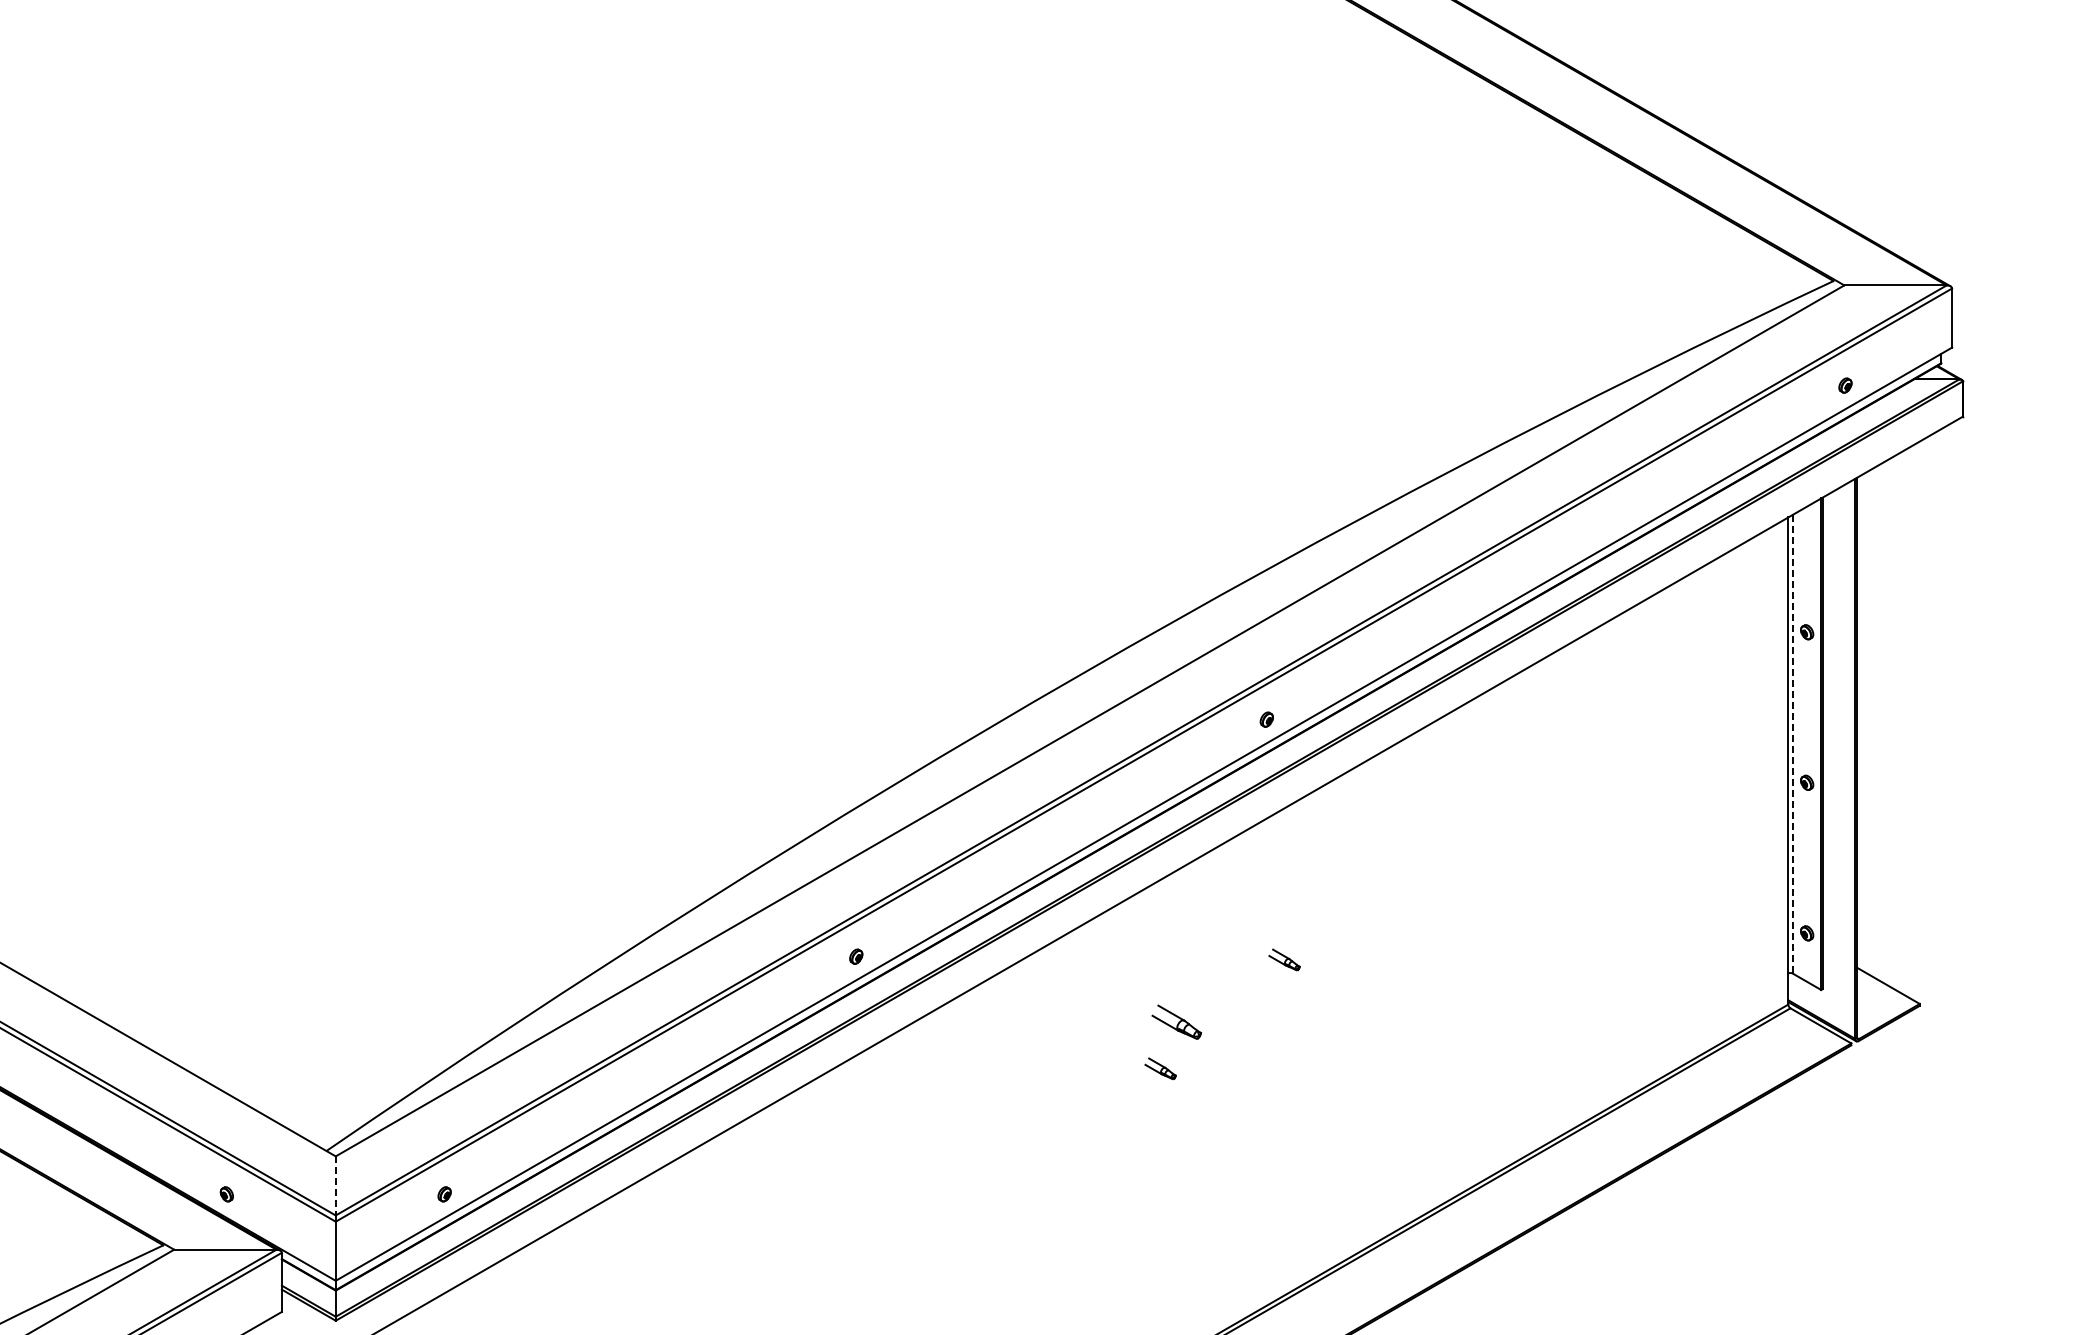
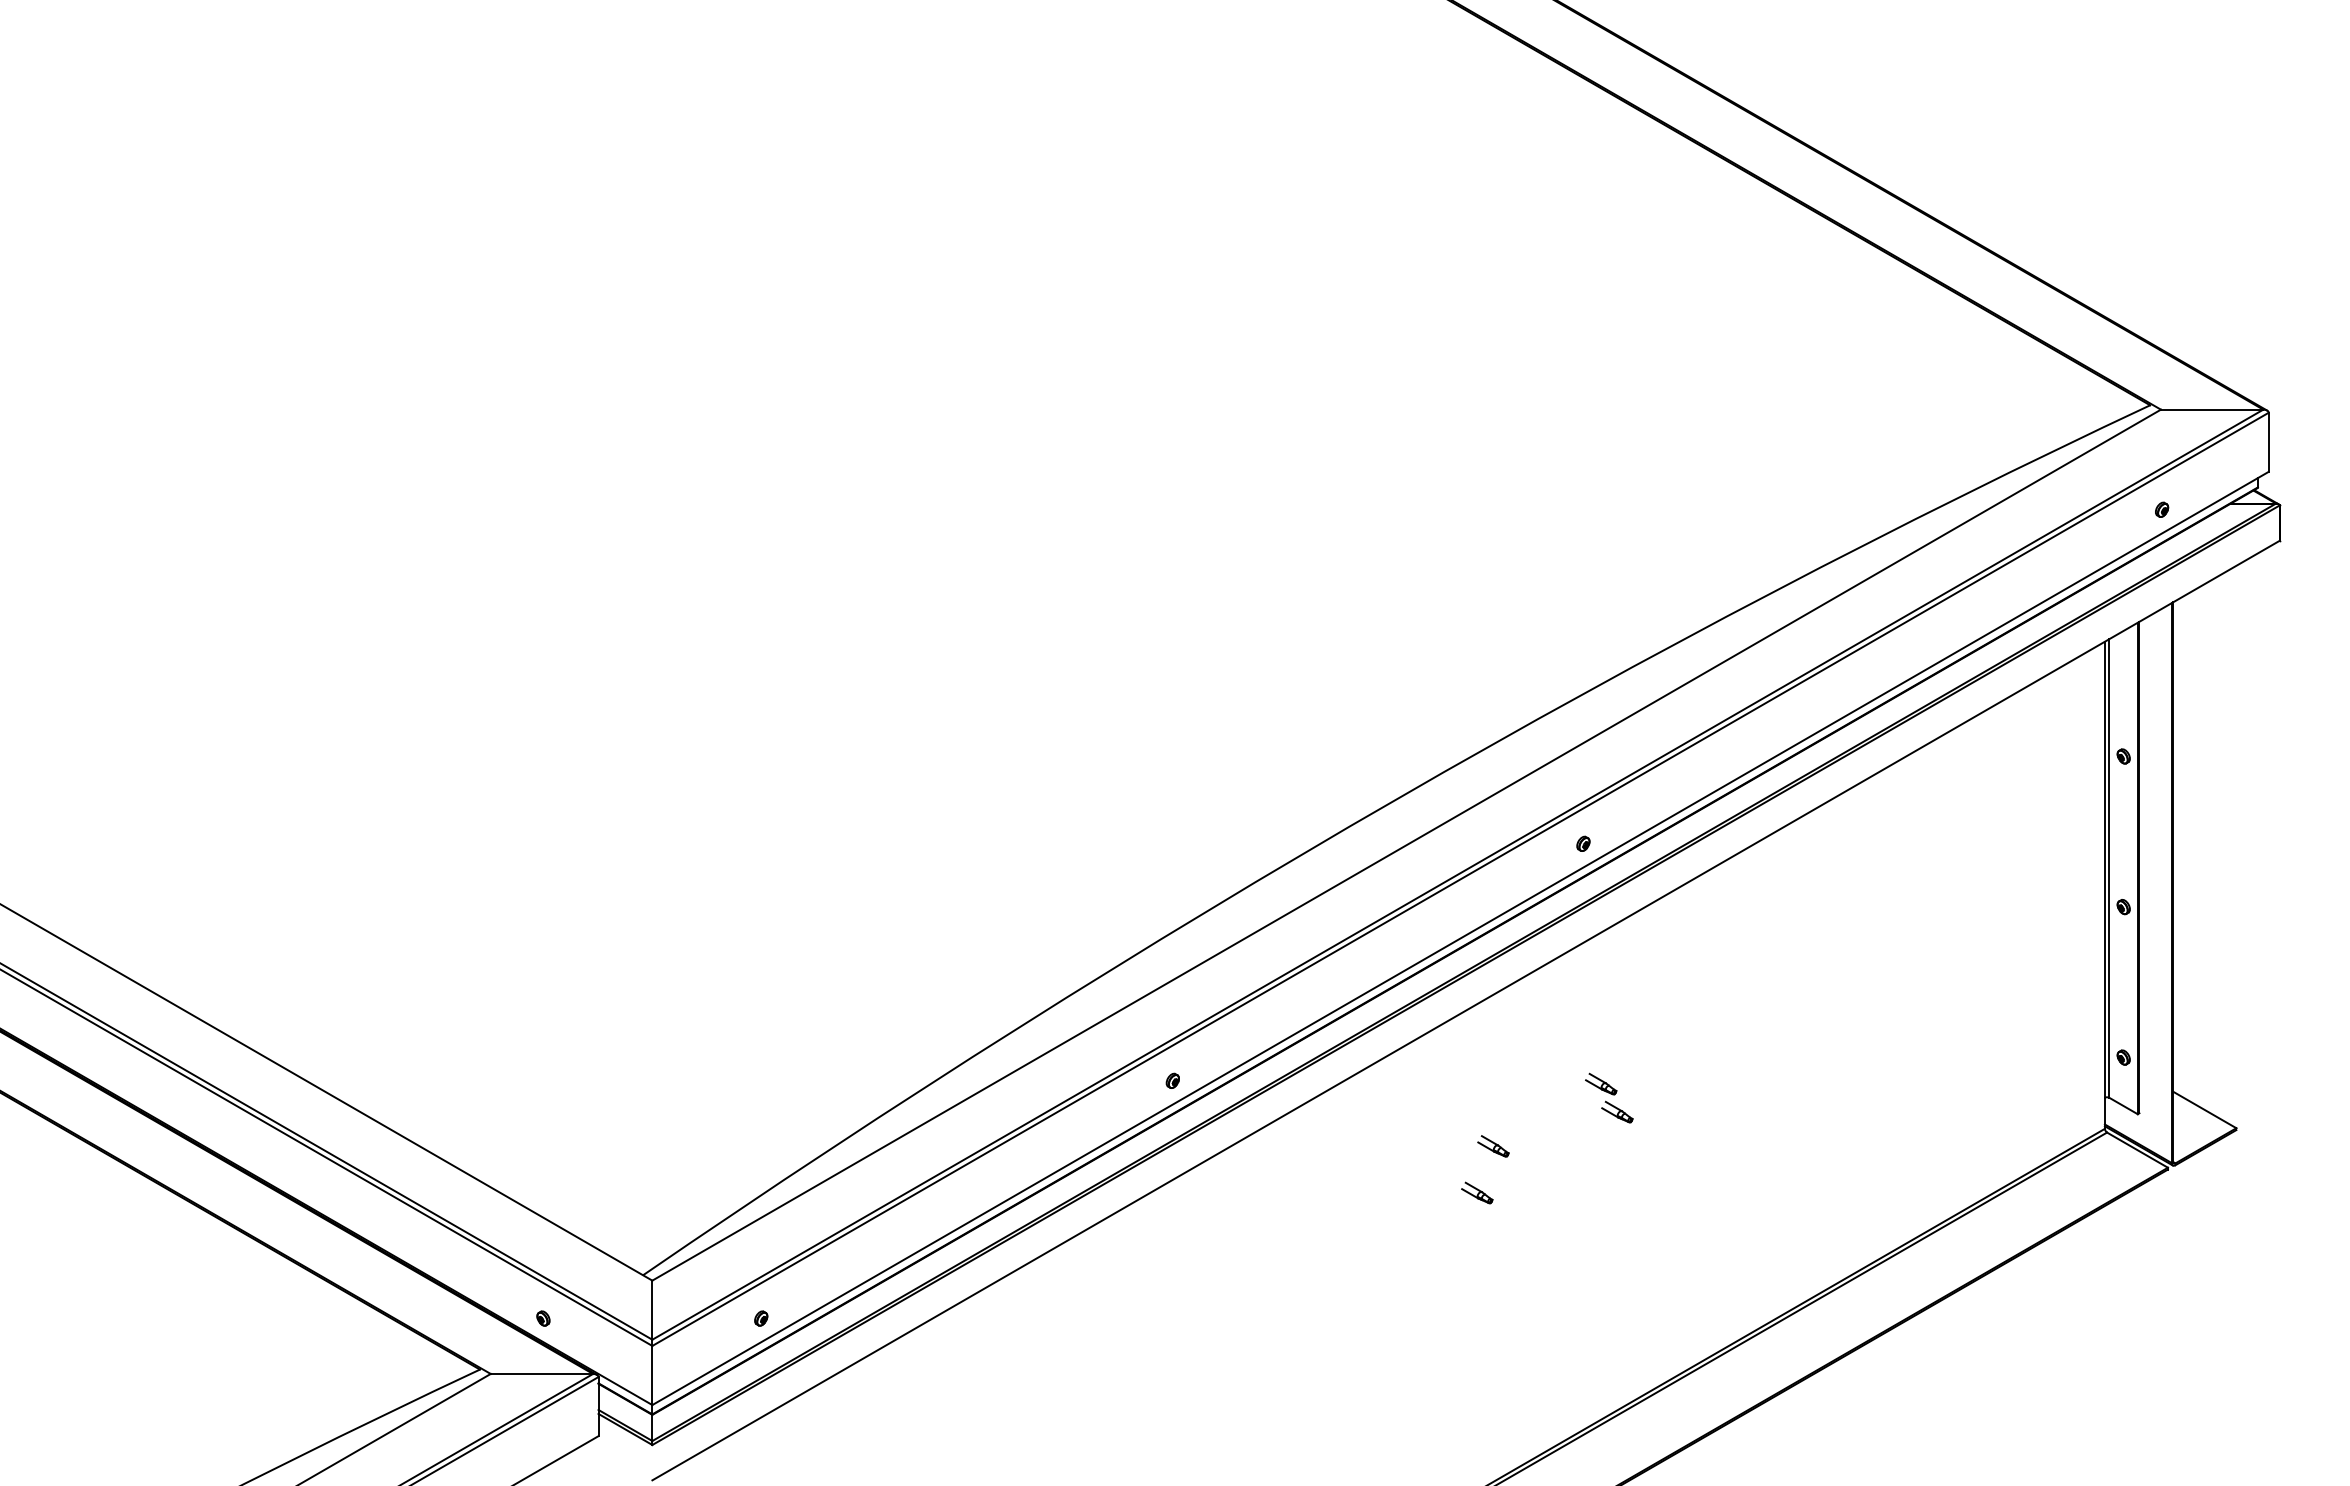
line: (1792, 744) -> (2109, 868), dashed -> solid
part: (1300, 987) -> (1617, 1111), added
part: (1176, 1022) -> (1493, 1146), size x0.62
line: (335, 1186) -> (652, 1310), dashed -> solid

